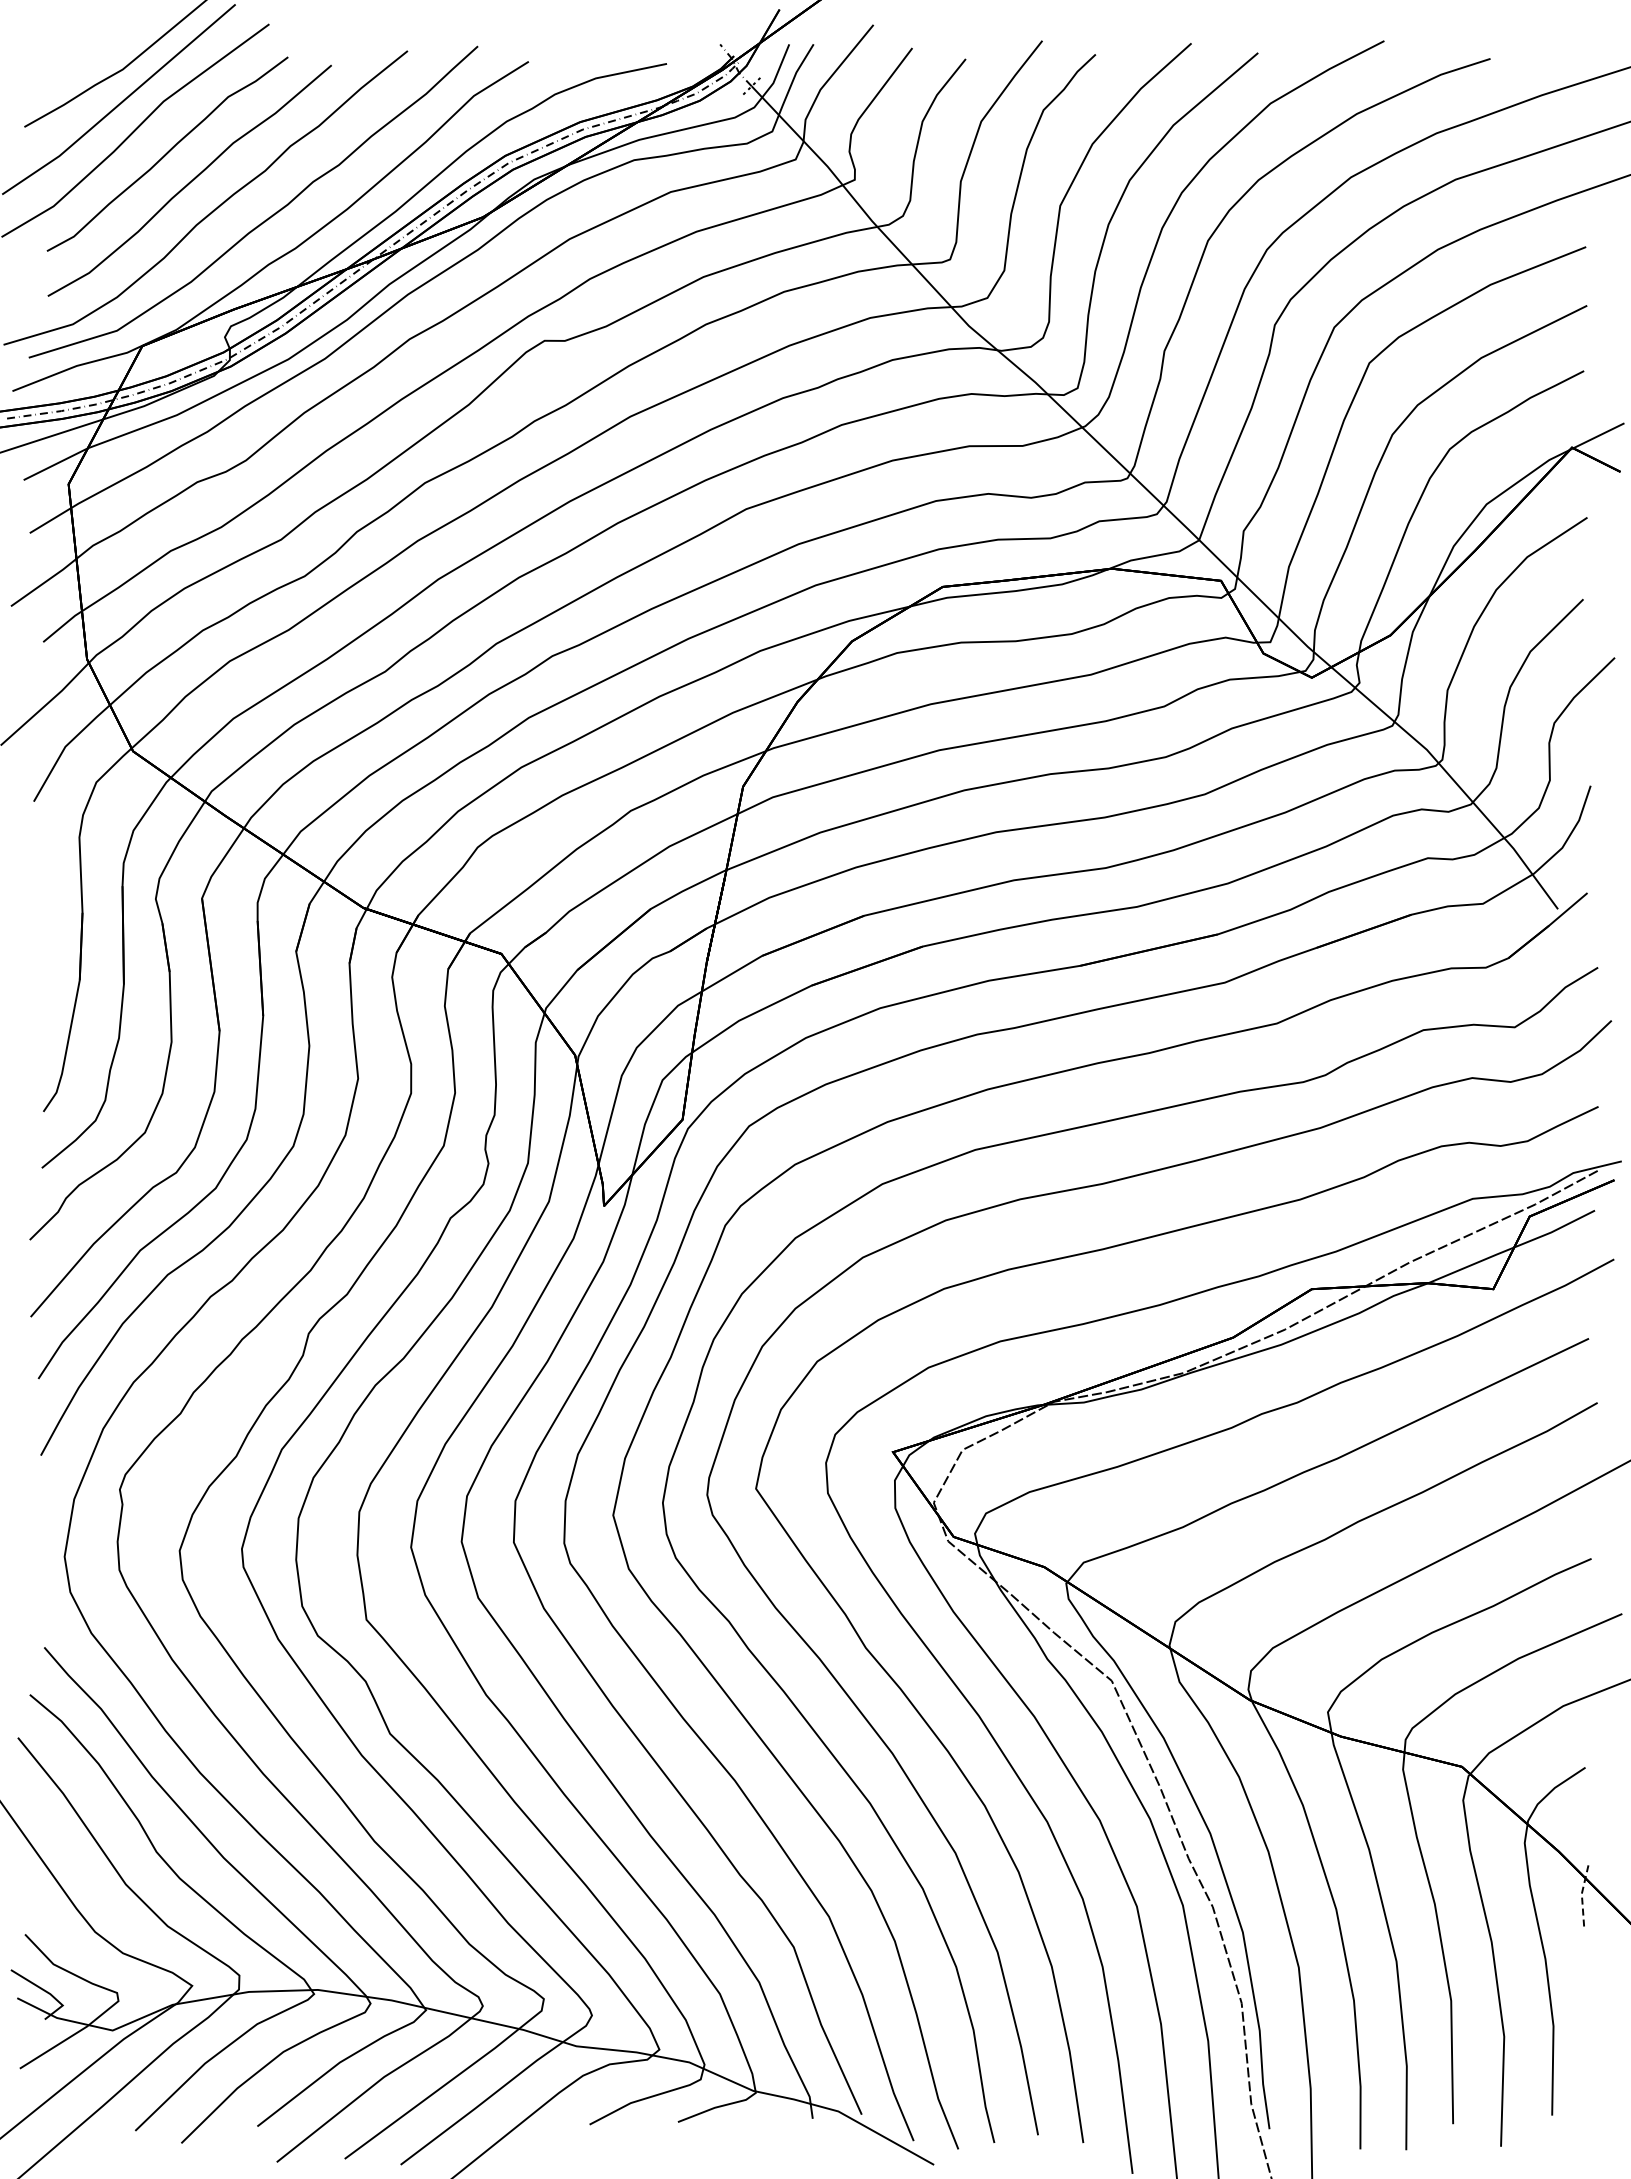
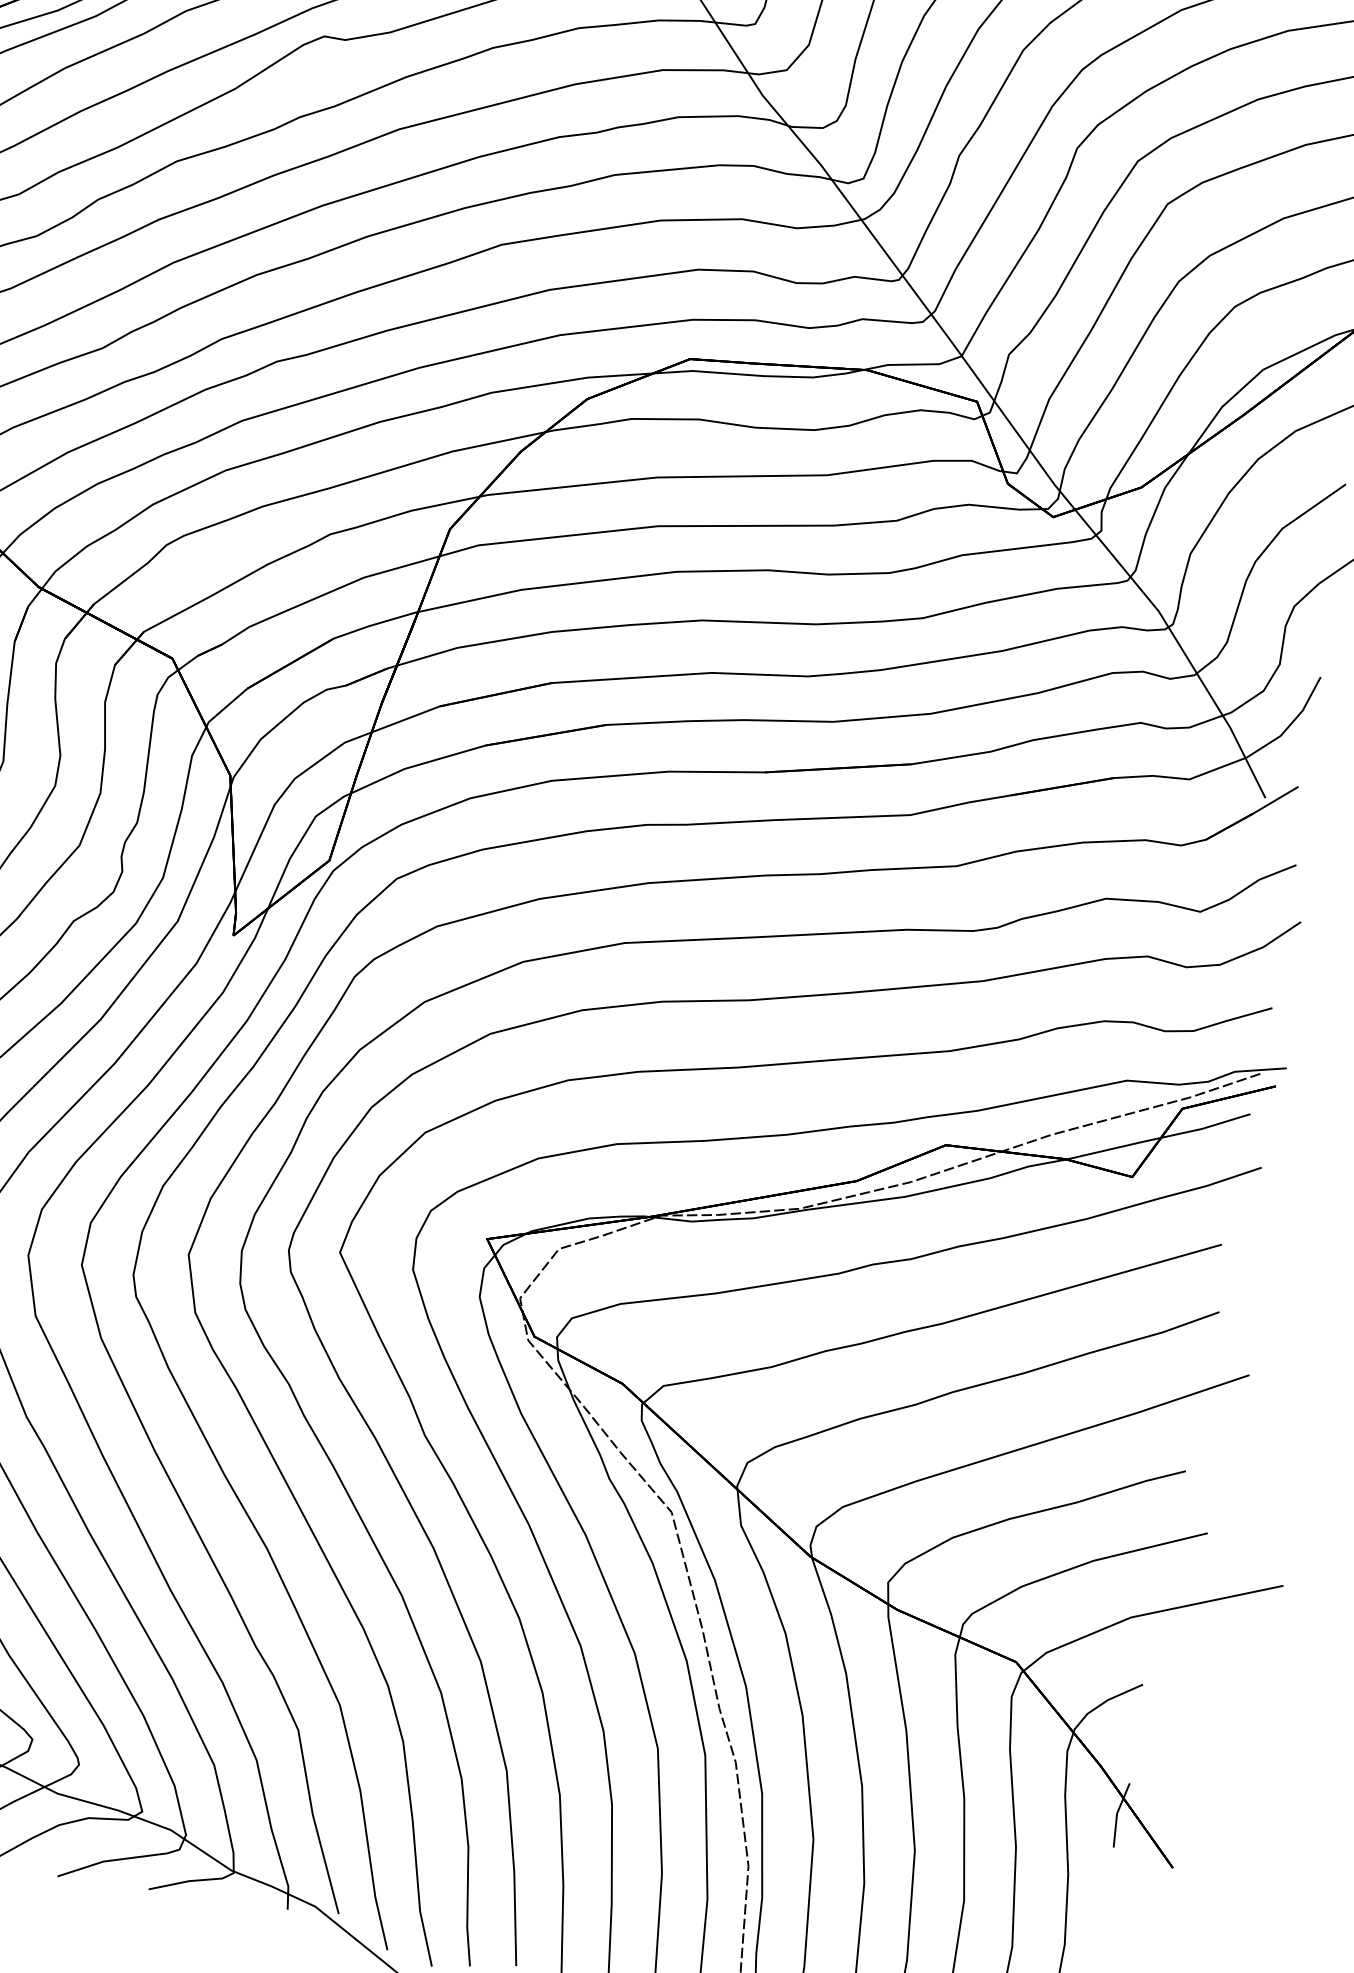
line: (1581, 1893) -> (1116, 1813), dashed -> solid

